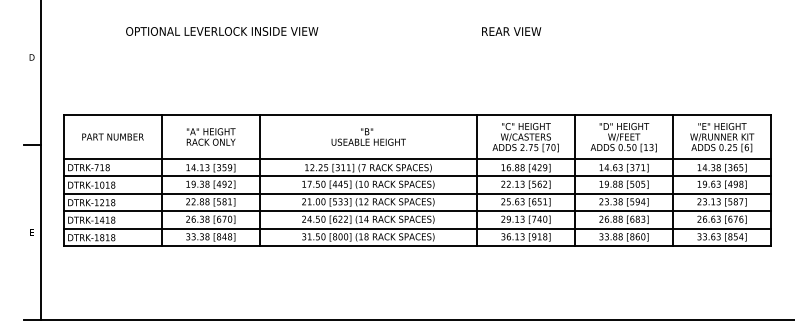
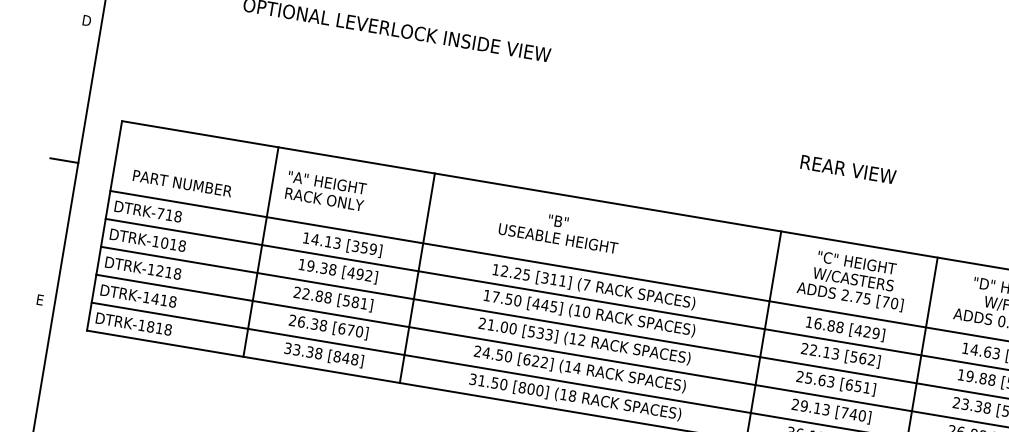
text: (511, 31) -> (848, 169), moved
text: (112, 136) -> (181, 182), moved
text: (210, 136) -> (324, 190), moved
text: (368, 136) -> (559, 229), moved

